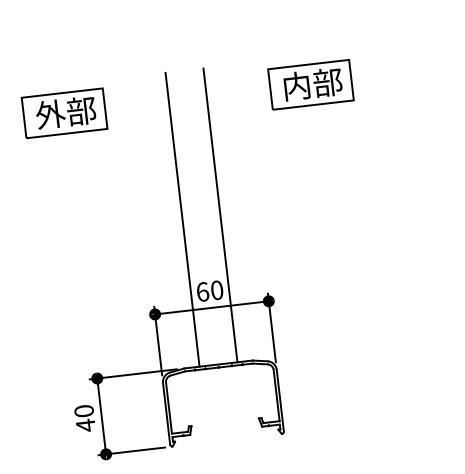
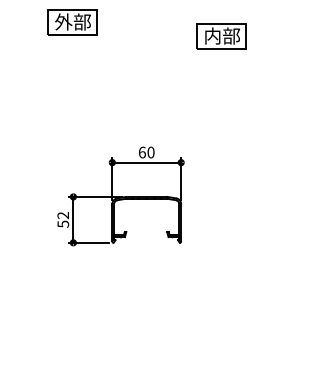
part: (65, 113) -> (72, 22), moved
line: (220, 214) -> (158, 107), removed
line: (182, 218) -> (135, 107), removed
text: (85, 419) -> (63, 220), 40 -> 52

